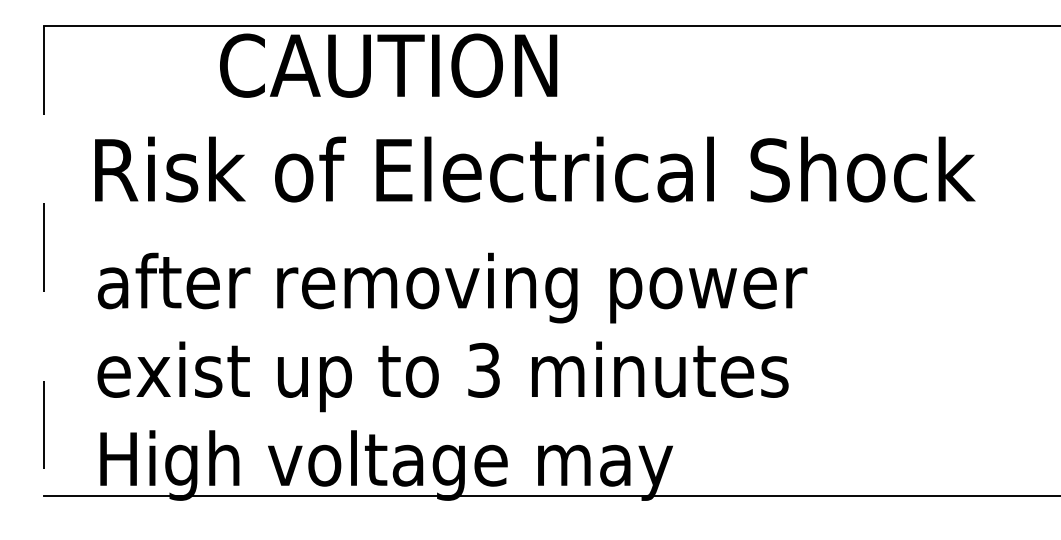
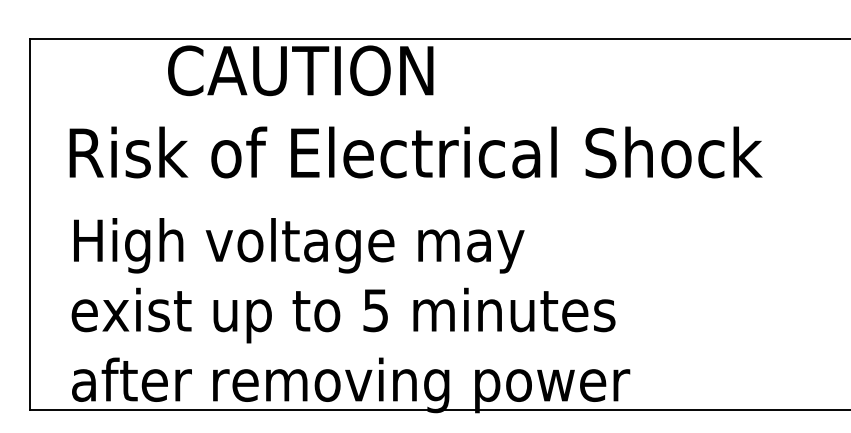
line: (43, 262) -> (29, 225), dashed -> solid
text: (453, 287) -> (351, 245), after removing power -> High voltage may
text: (483, 369) -> (375, 309), 3 -> 5
text: (453, 465) -> (351, 385), High voltage may -> after removing power

